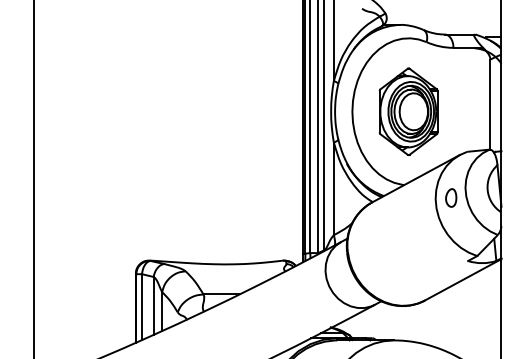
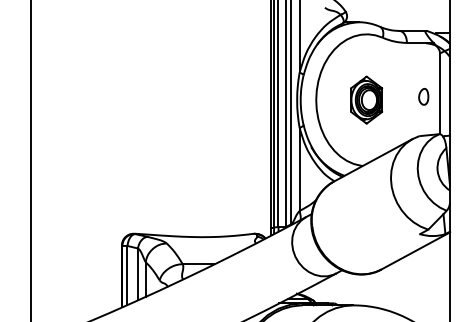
part: (408, 111) -> (366, 99), size x0.6
part: (451, 197) -> (424, 96), moved

